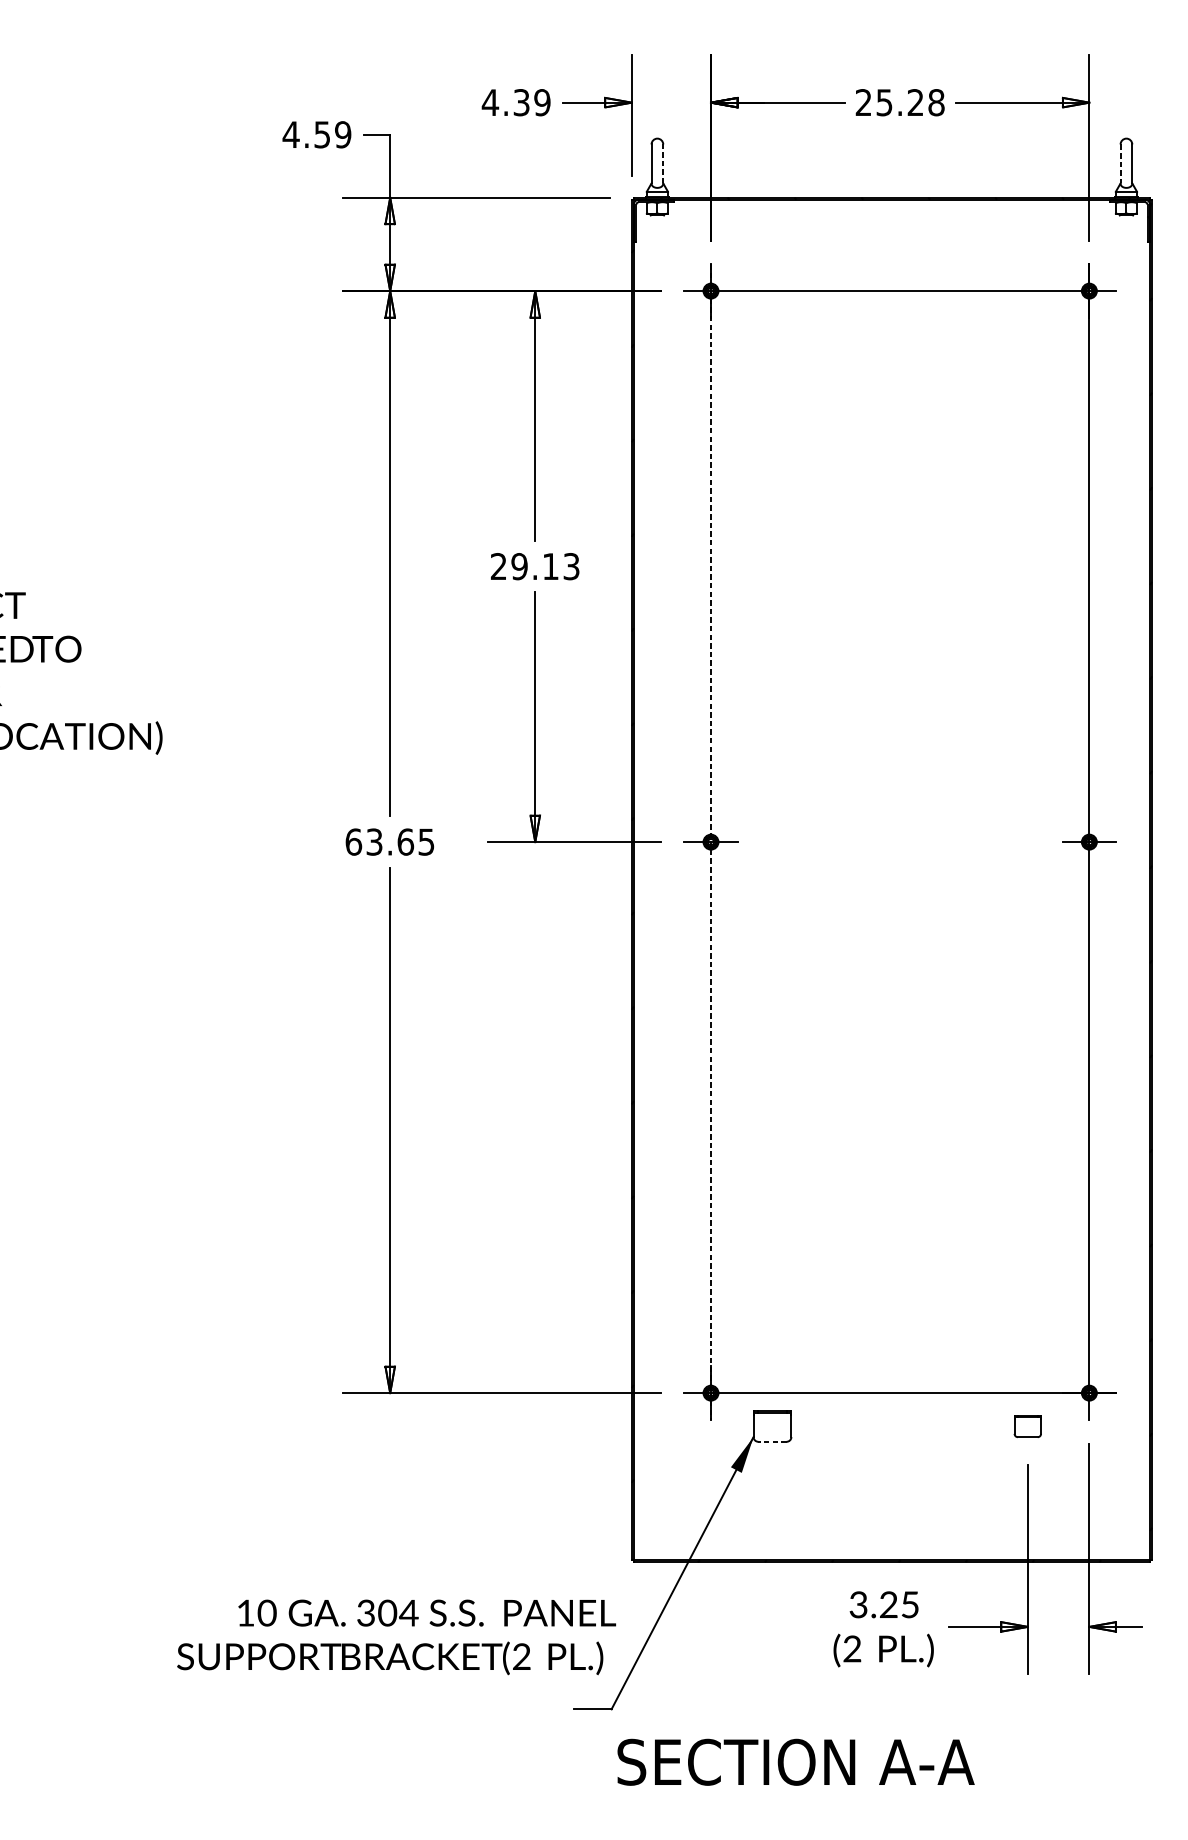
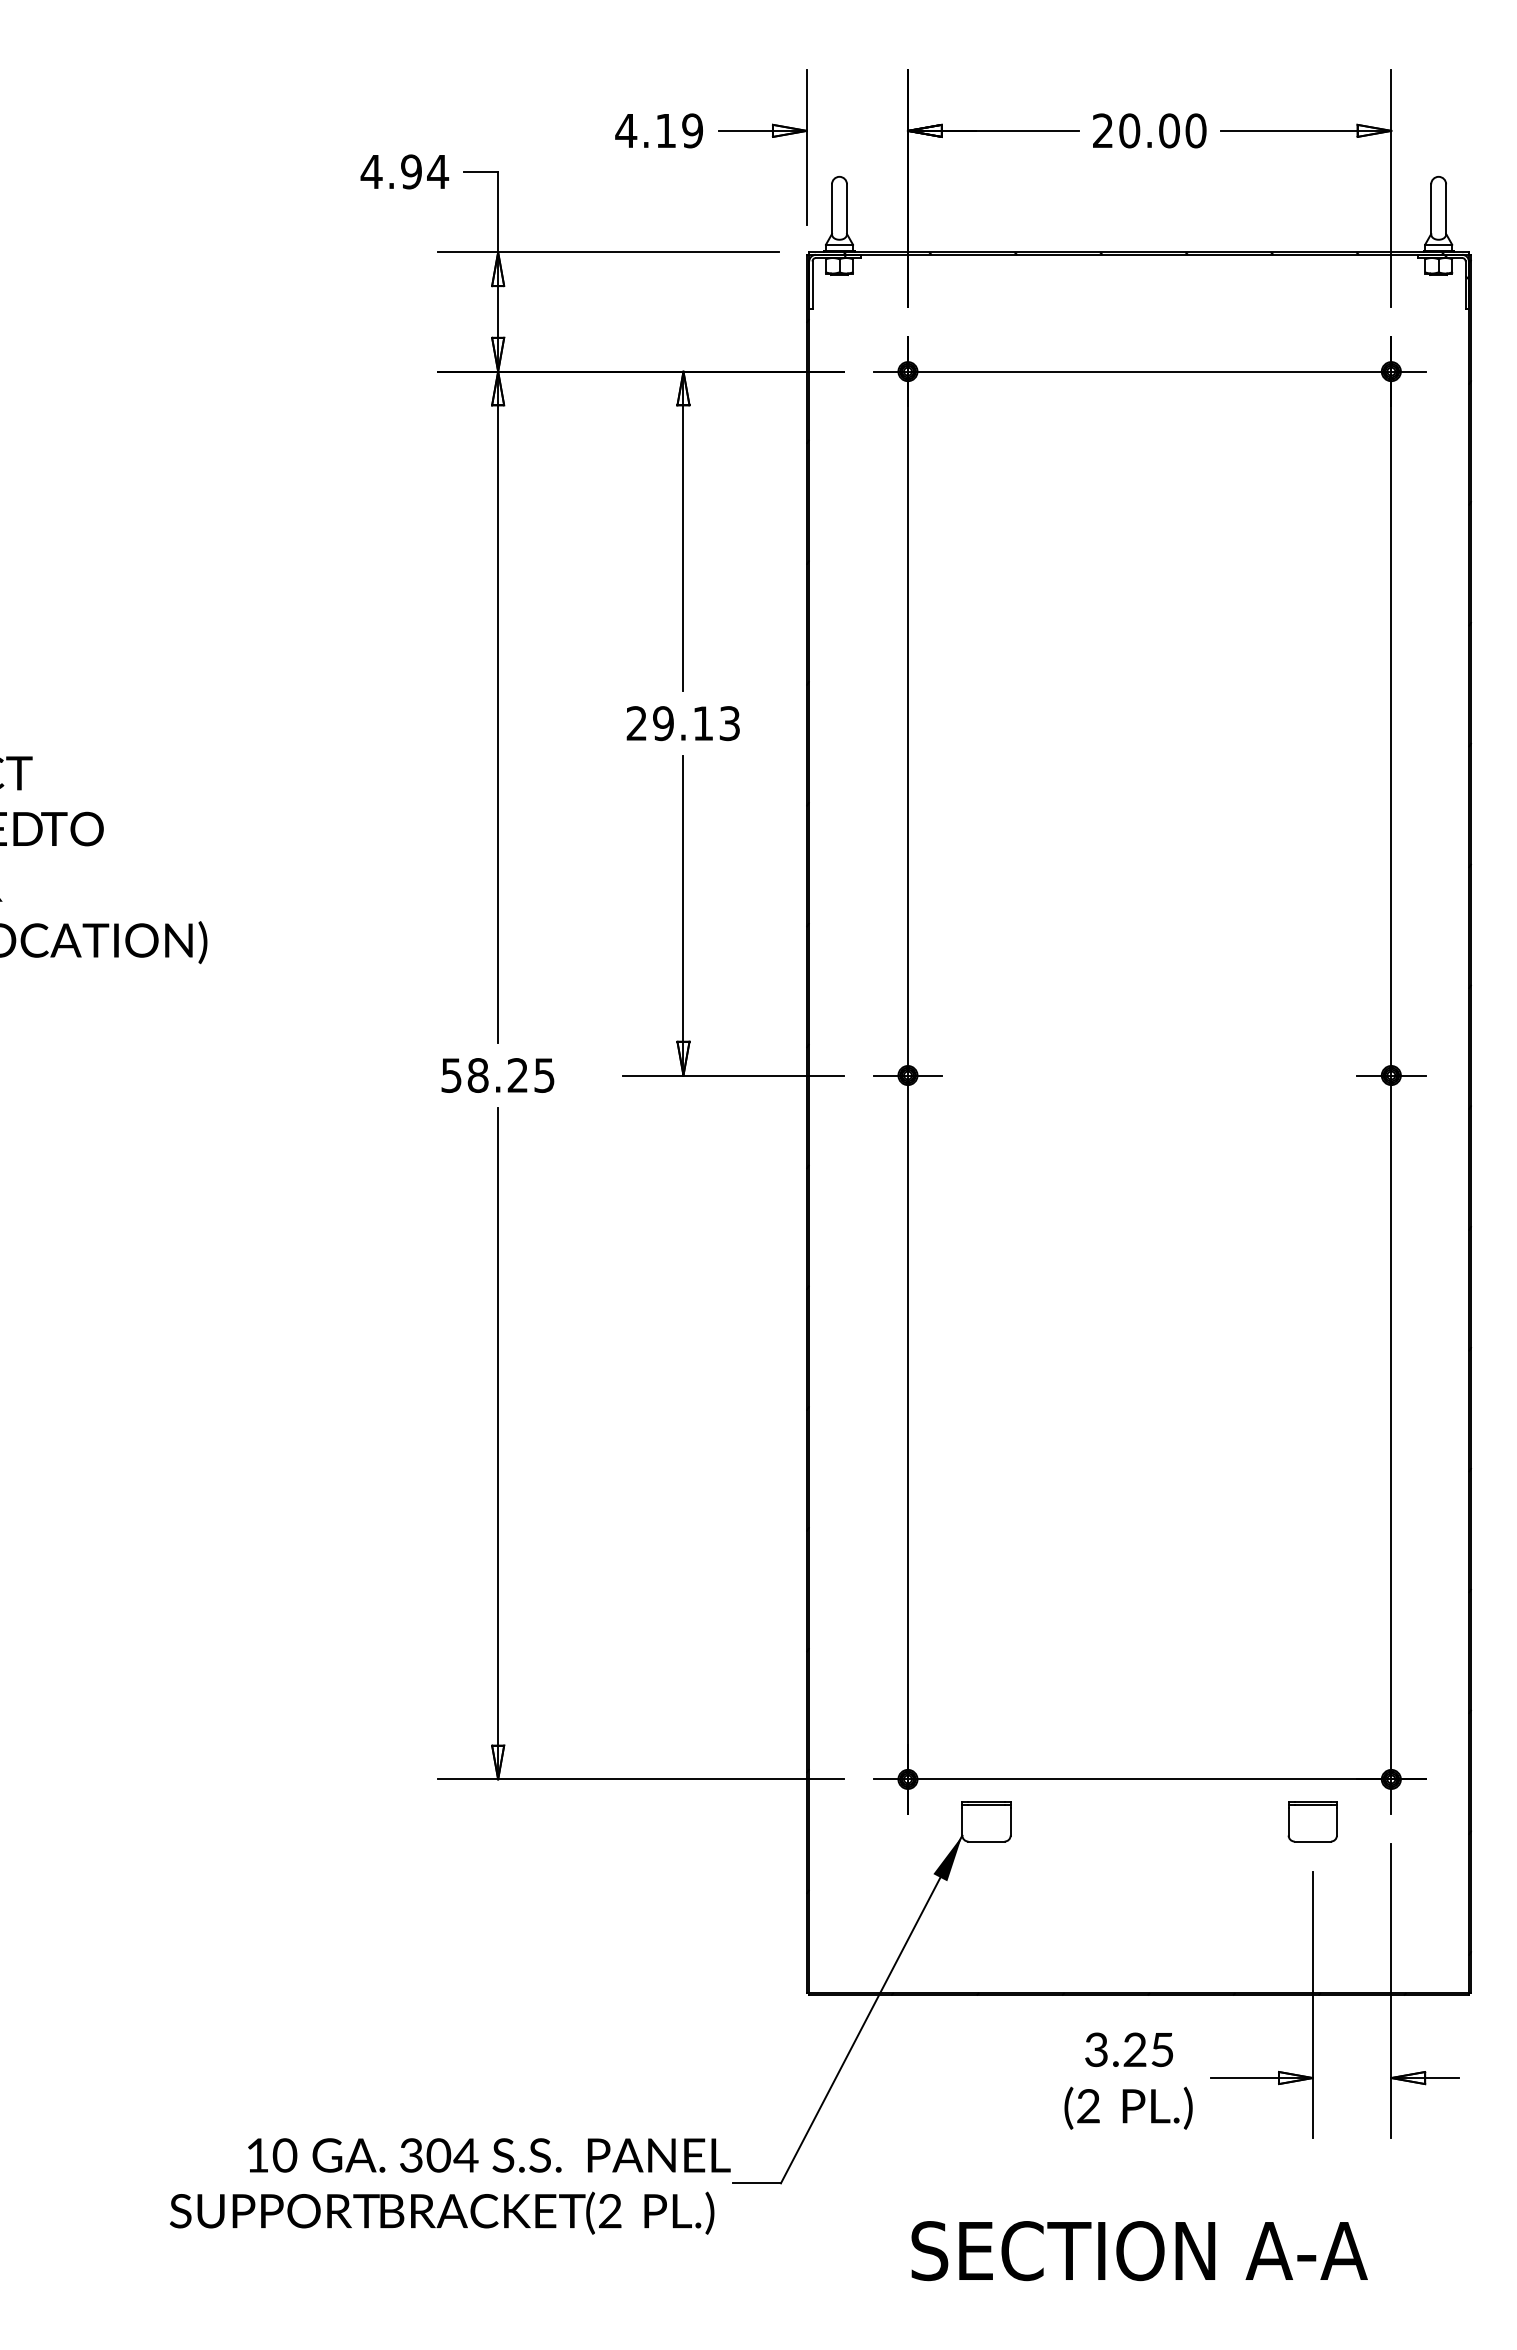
text: (521, 102) -> (666, 130), 4.39 -> 4.19
text: (910, 102) -> (1162, 130), 25.28 -> 20.00
text: (333, 134) -> (425, 171), 4.59 -> 4.94
line: (662, 164) -> (846, 209), dashed -> solid
line: (1120, 164) -> (1431, 209), dashed -> solid
text: (379, 842) -> (484, 1075), 63.65 -> 58.25
line: (710, 842) -> (907, 1076), dashed -> solid
part: (1027, 1426) -> (1312, 1821), size x1.43
line: (772, 1441) -> (986, 1841), dashed -> solid
text: (396, 1637) -> (450, 2186), moved
text: (795, 1762) -> (1139, 2251), moved

